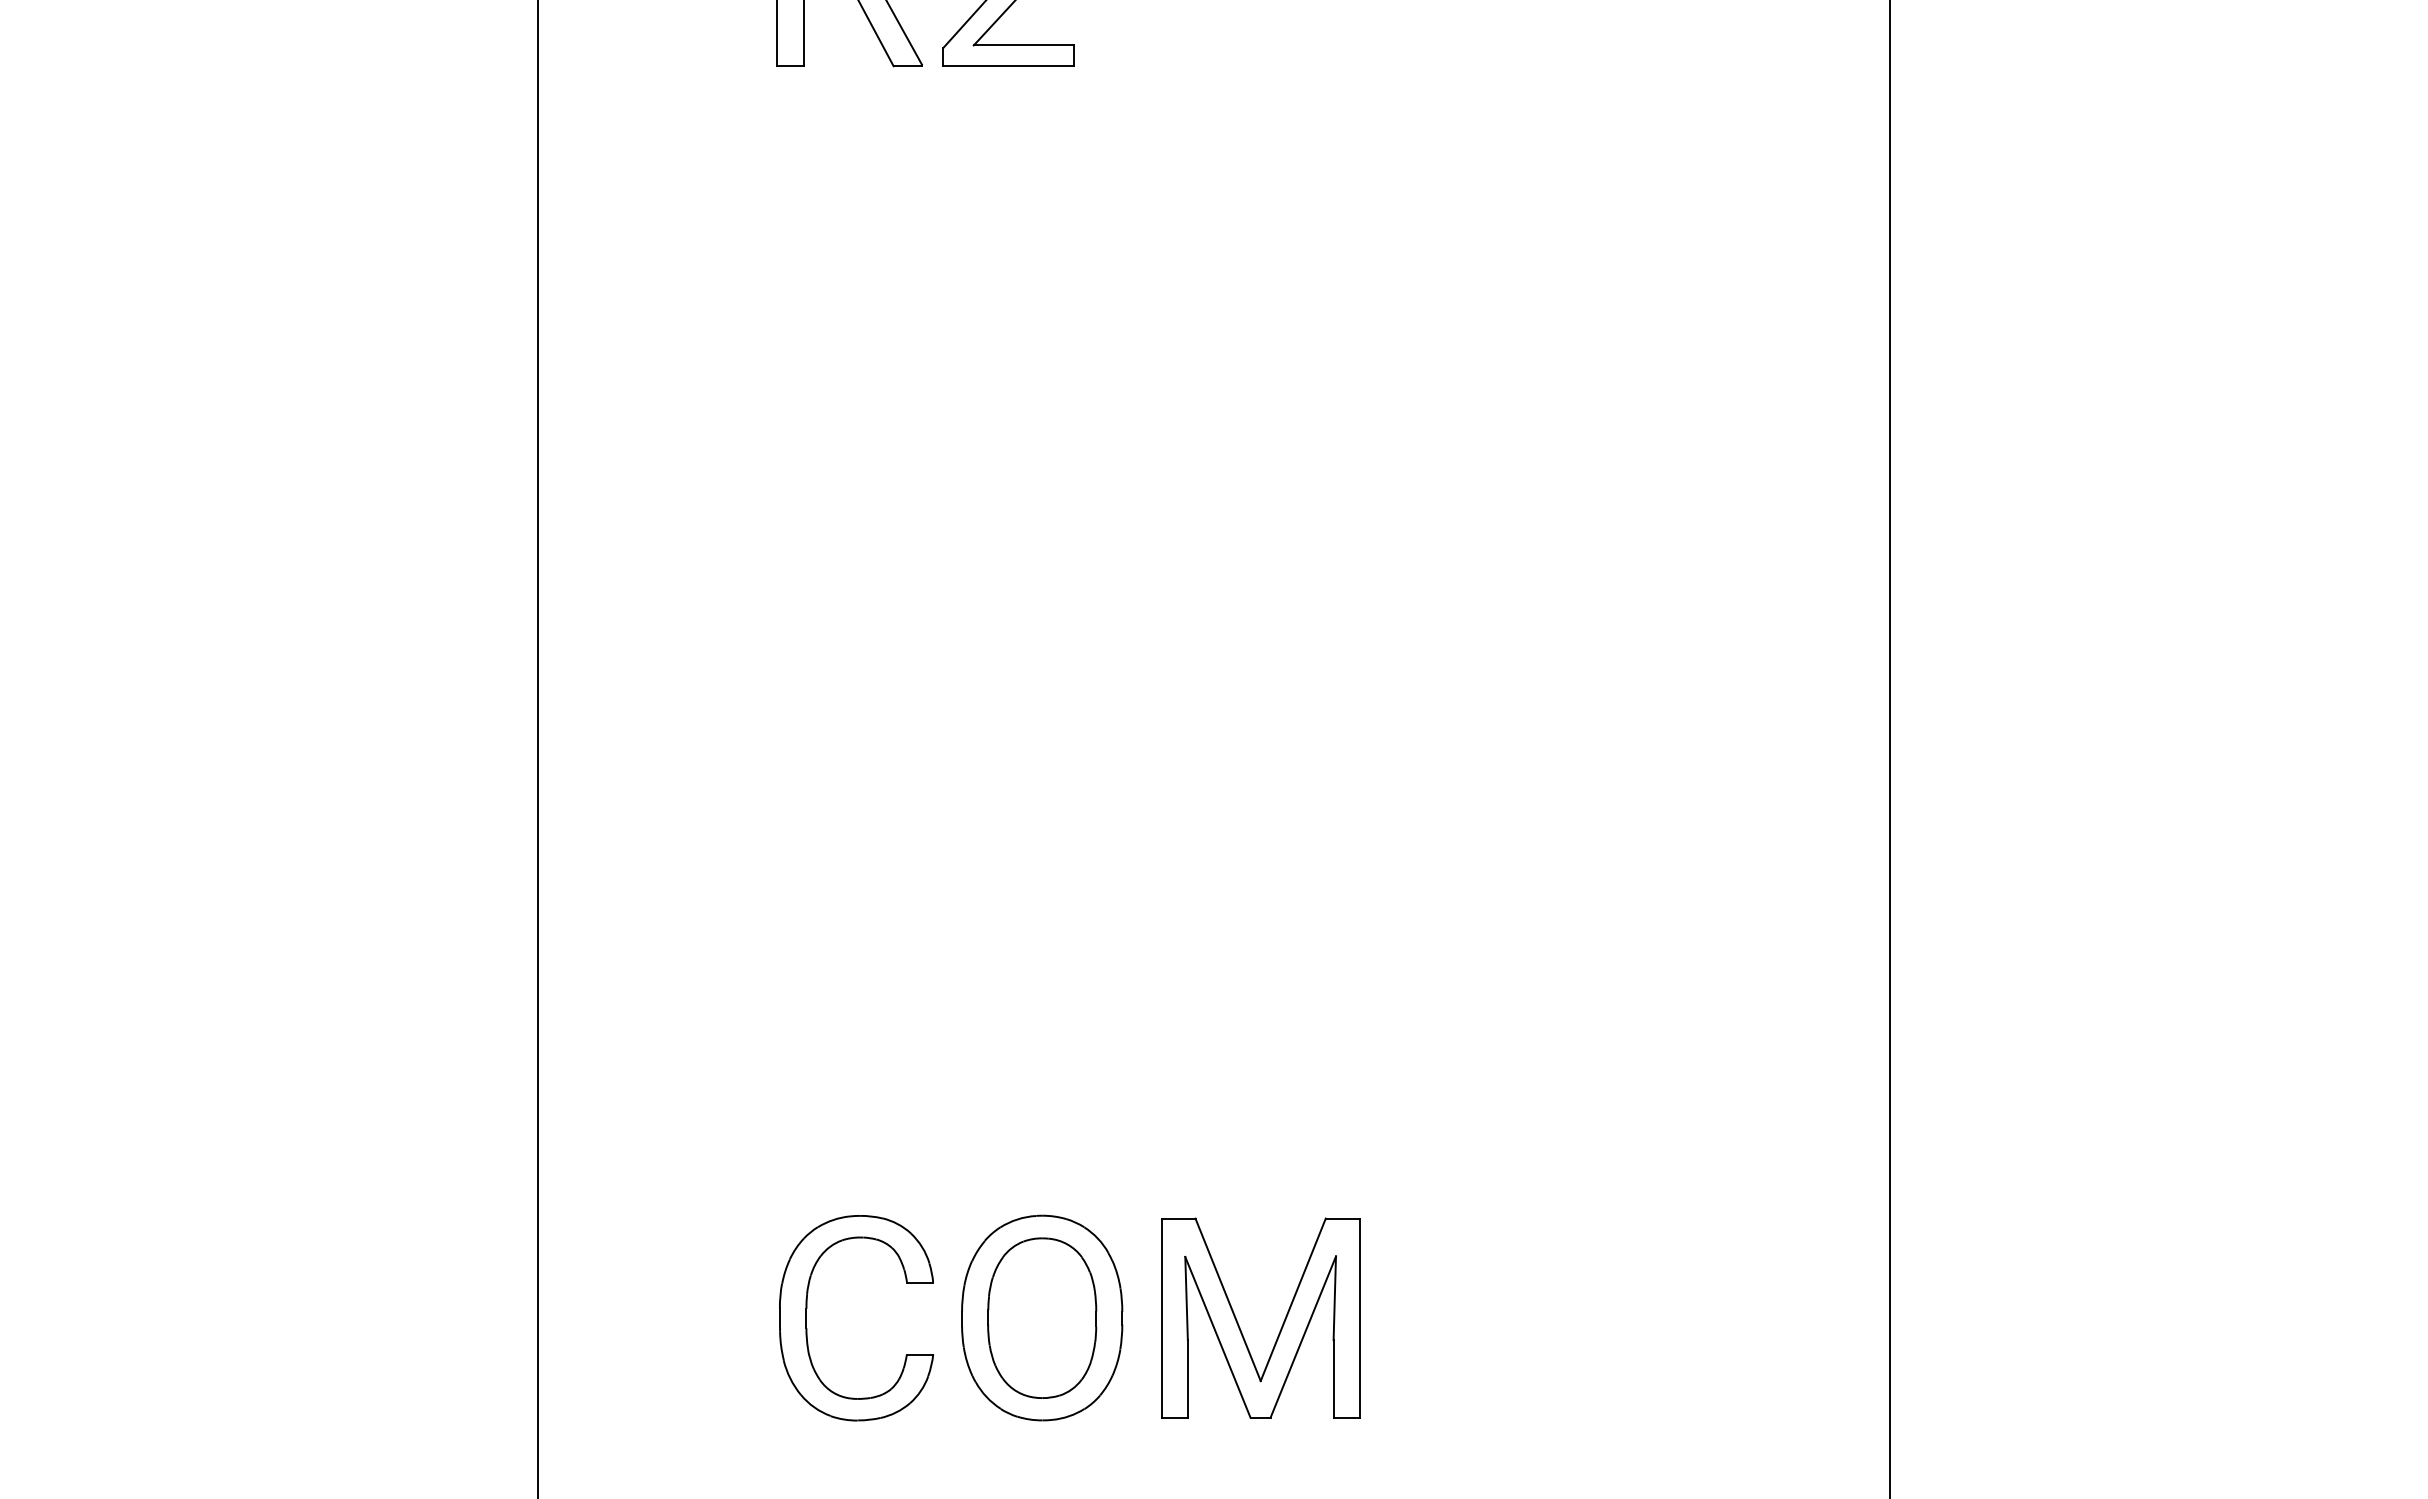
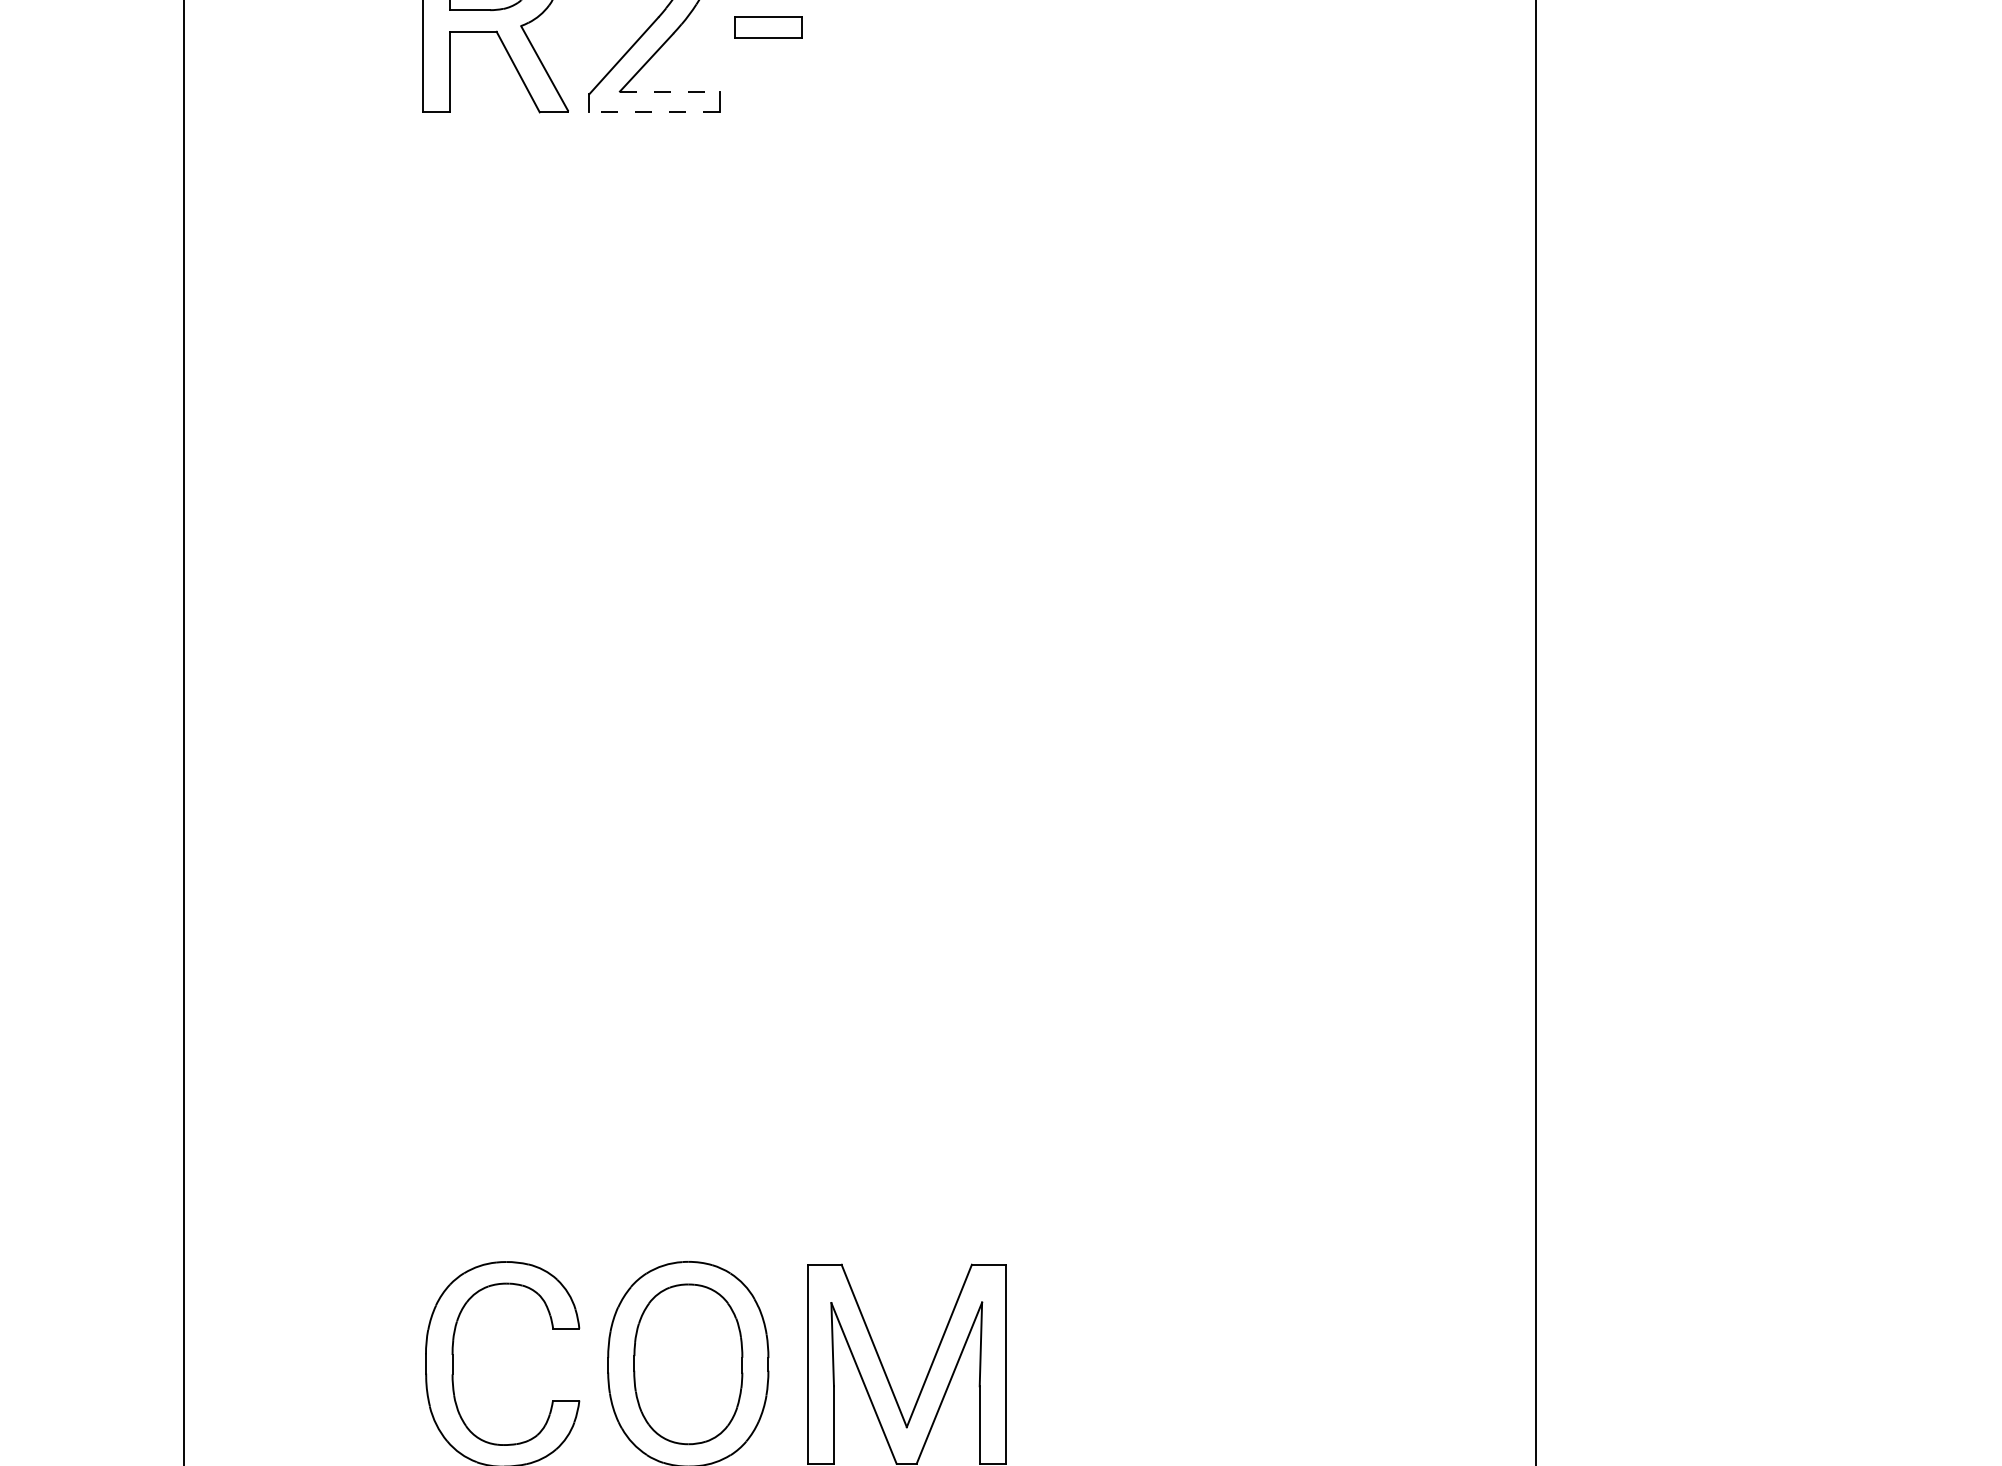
line: (1023, 45) -> (669, 91), solid -> dashed
line: (1008, 66) -> (654, 112), solid -> dashed

